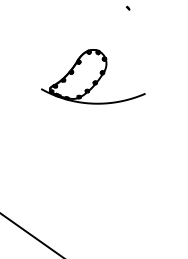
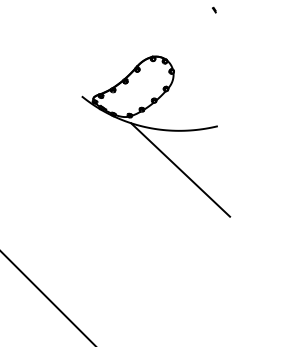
line: (123, 130) -> (180, 169), added

